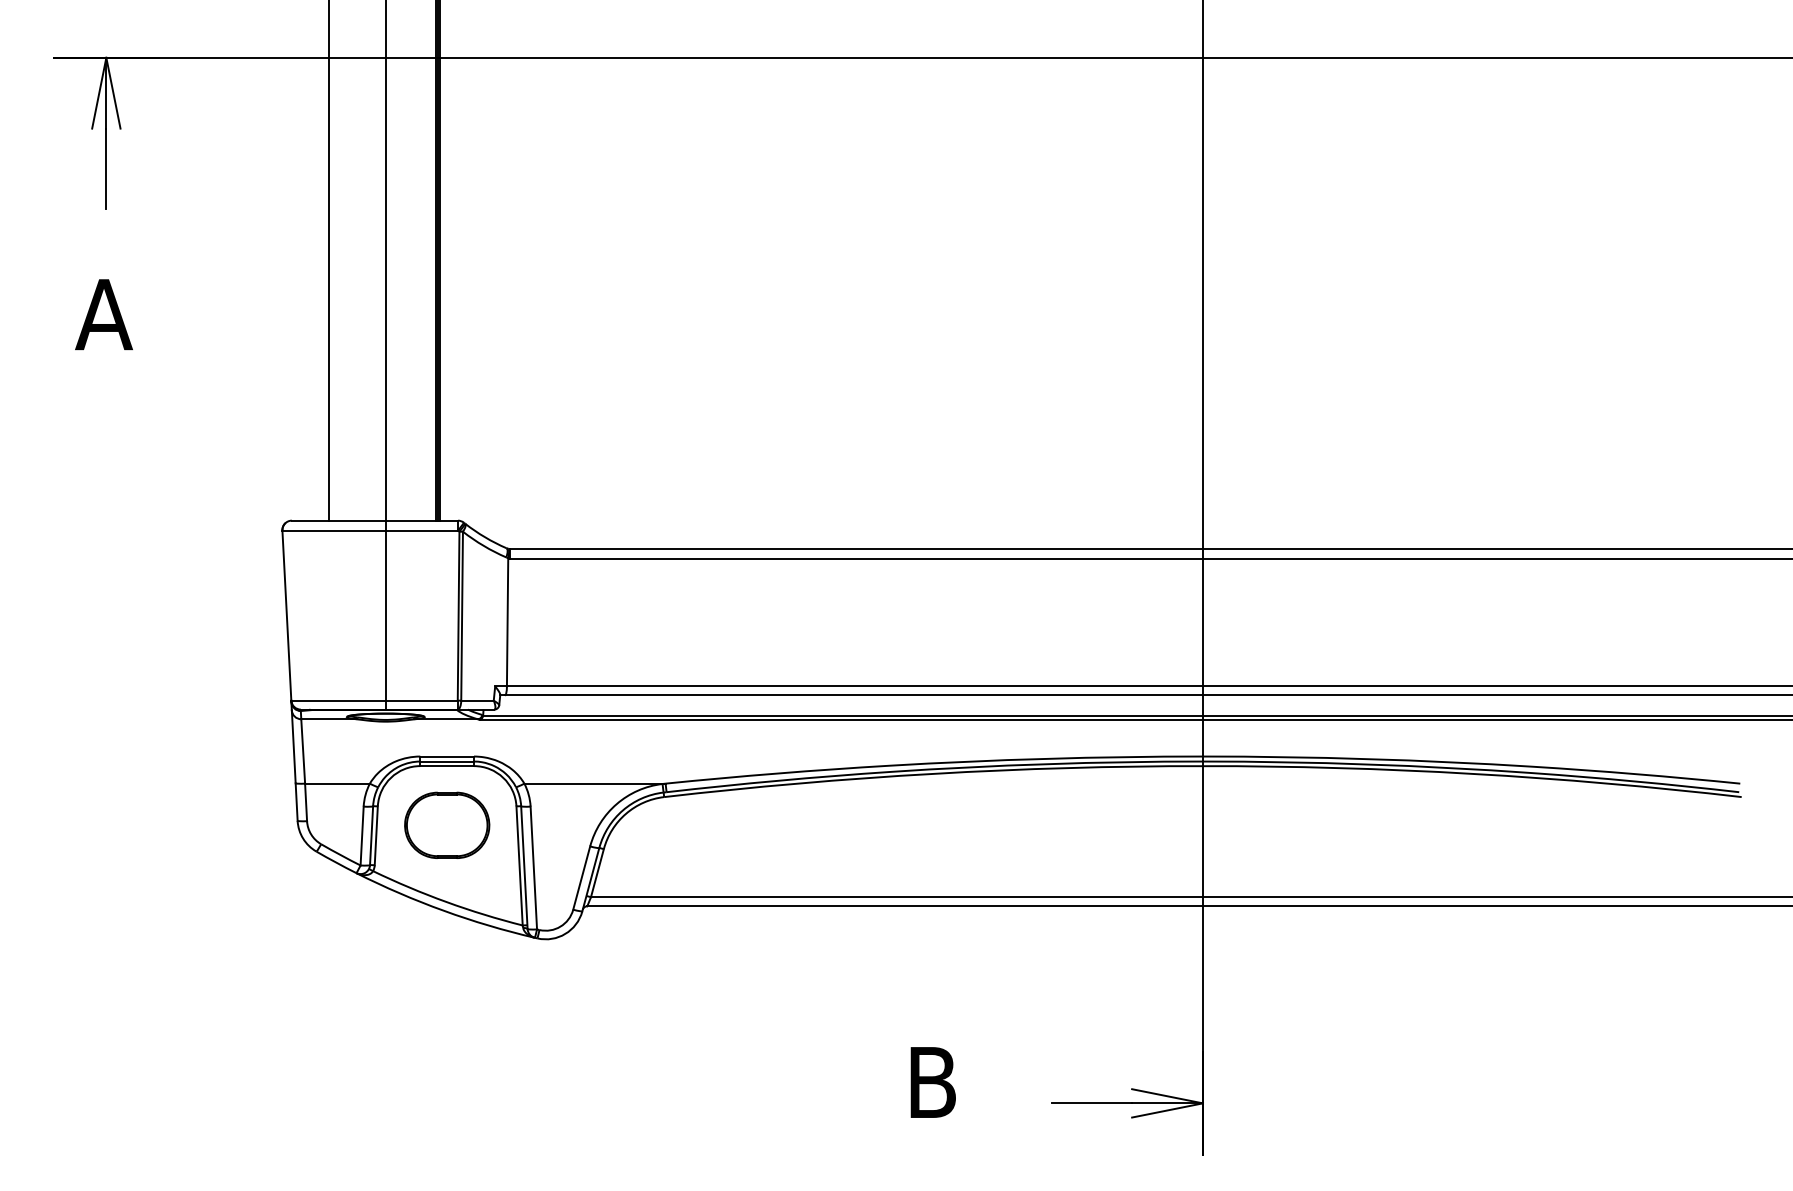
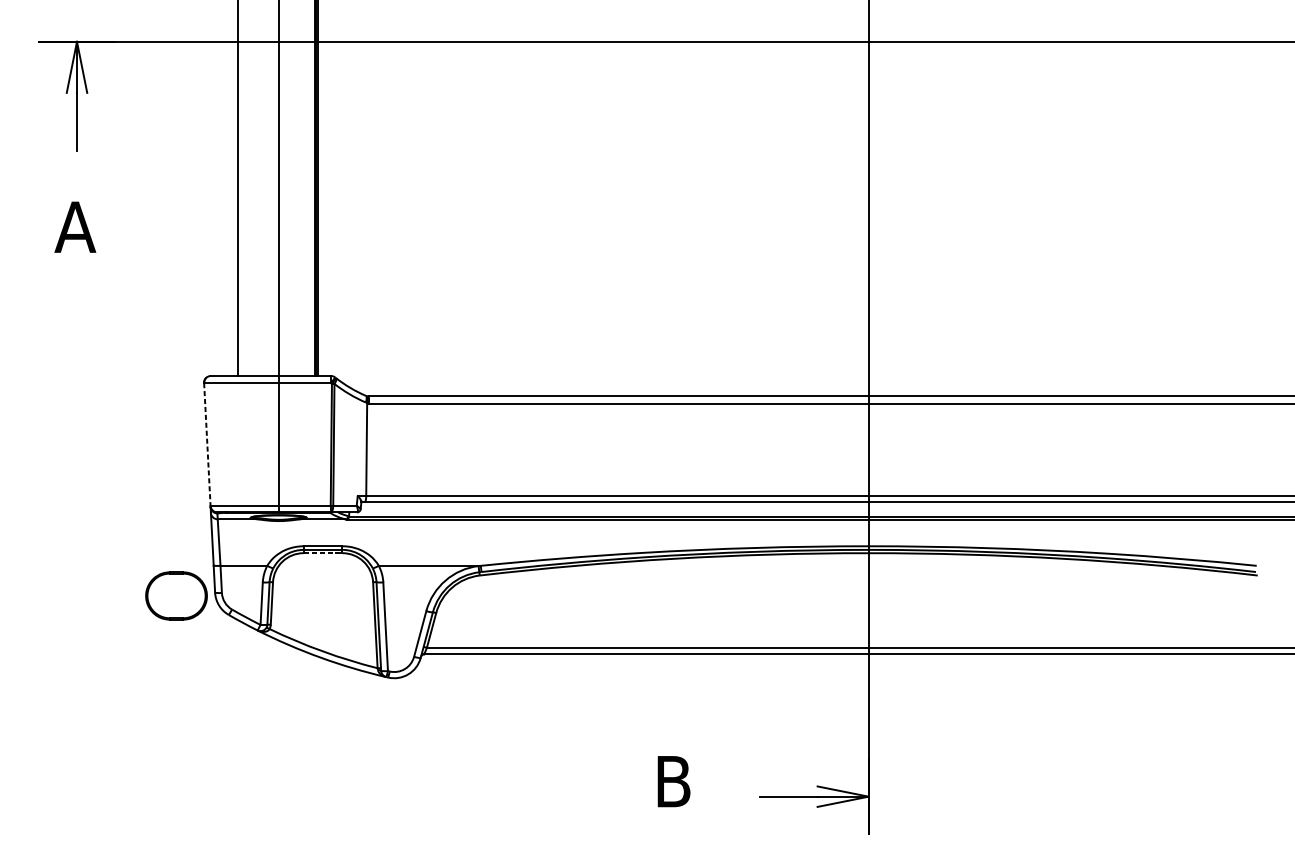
line: (286, 616) -> (207, 445), solid -> dashed
line: (447, 766) -> (323, 553), solid -> dashed
part: (447, 824) -> (176, 595), moved

